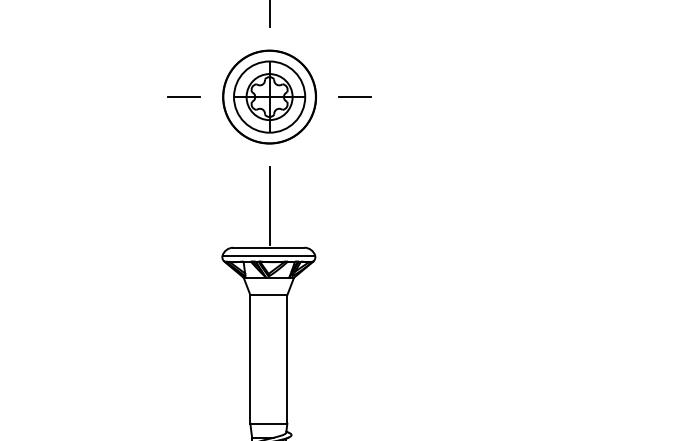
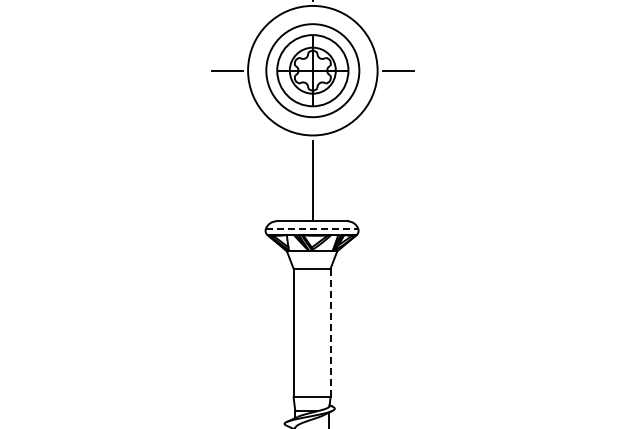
circle: (269, 96) -> (312, 70), size x1.4
line: (269, 255) -> (312, 229), solid -> dashed
line: (287, 358) -> (330, 332), solid -> dashed

